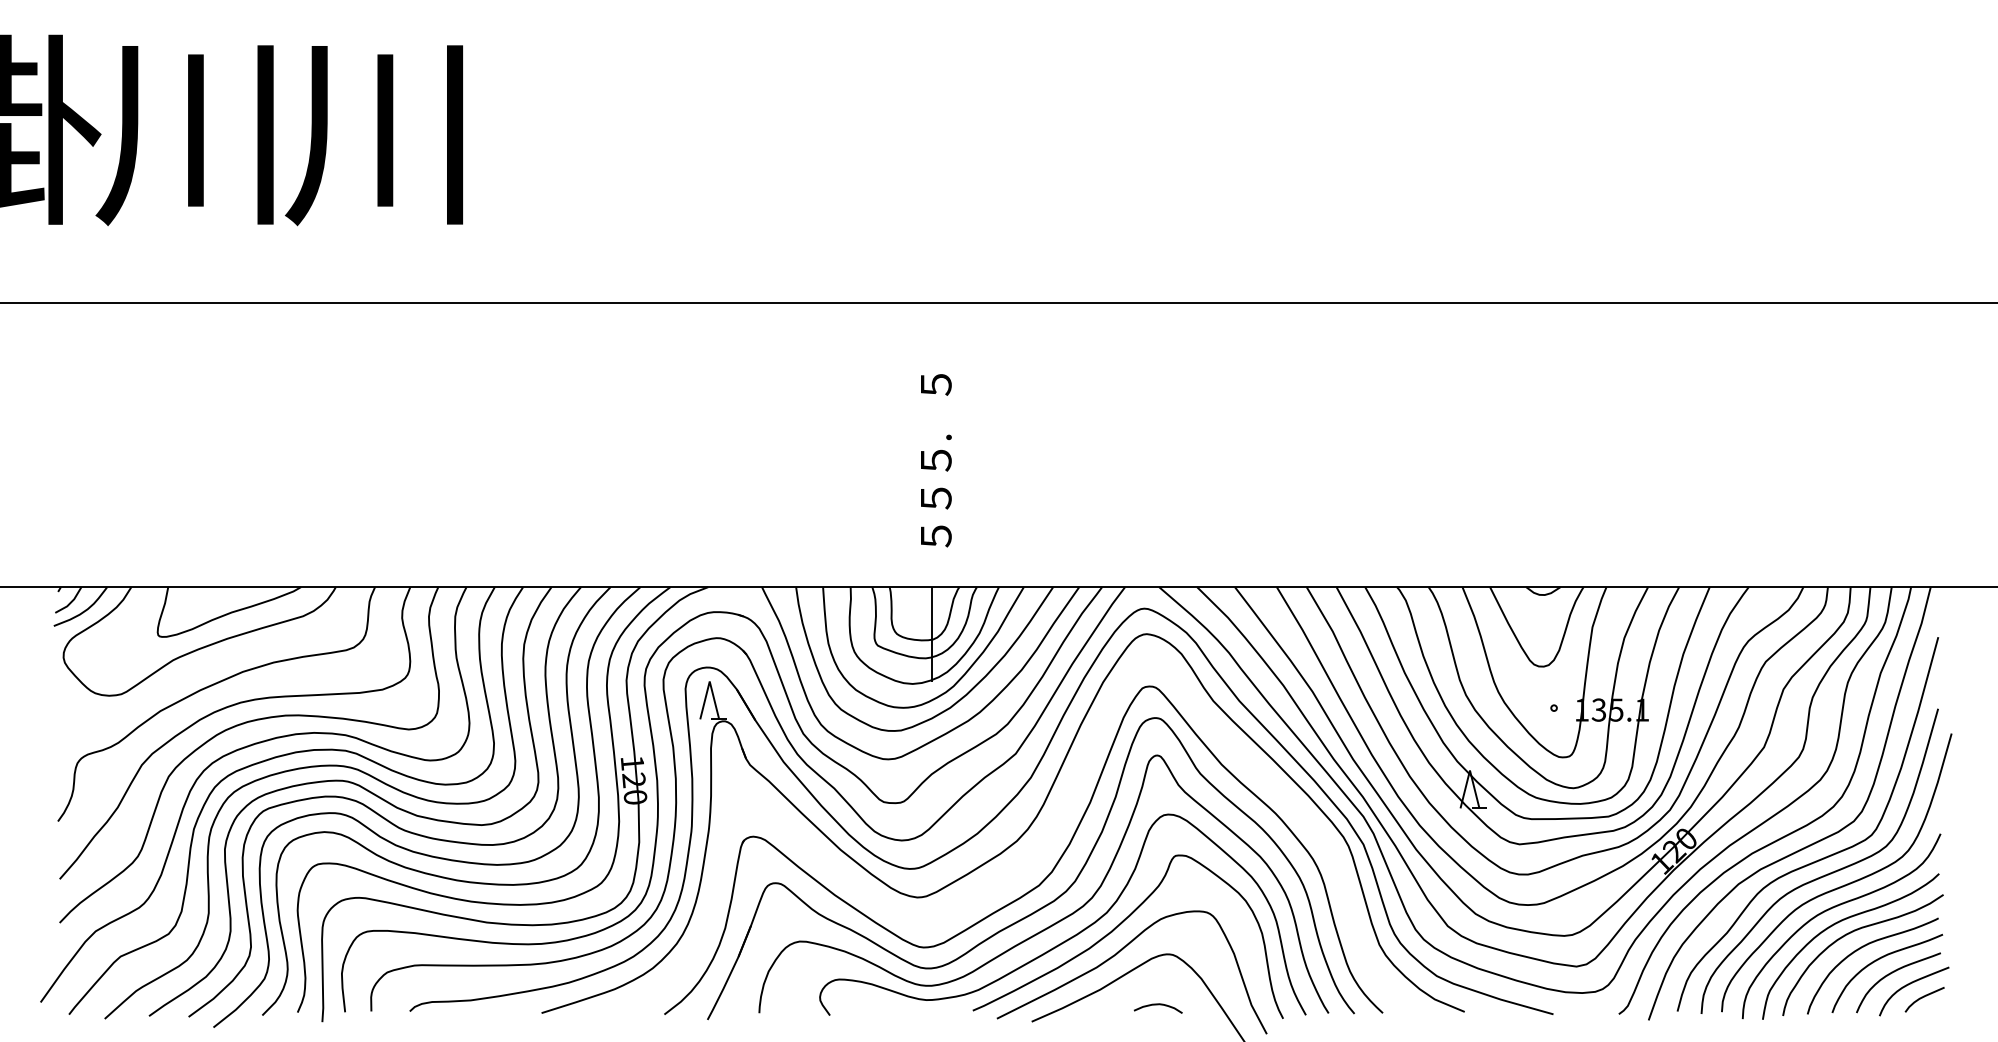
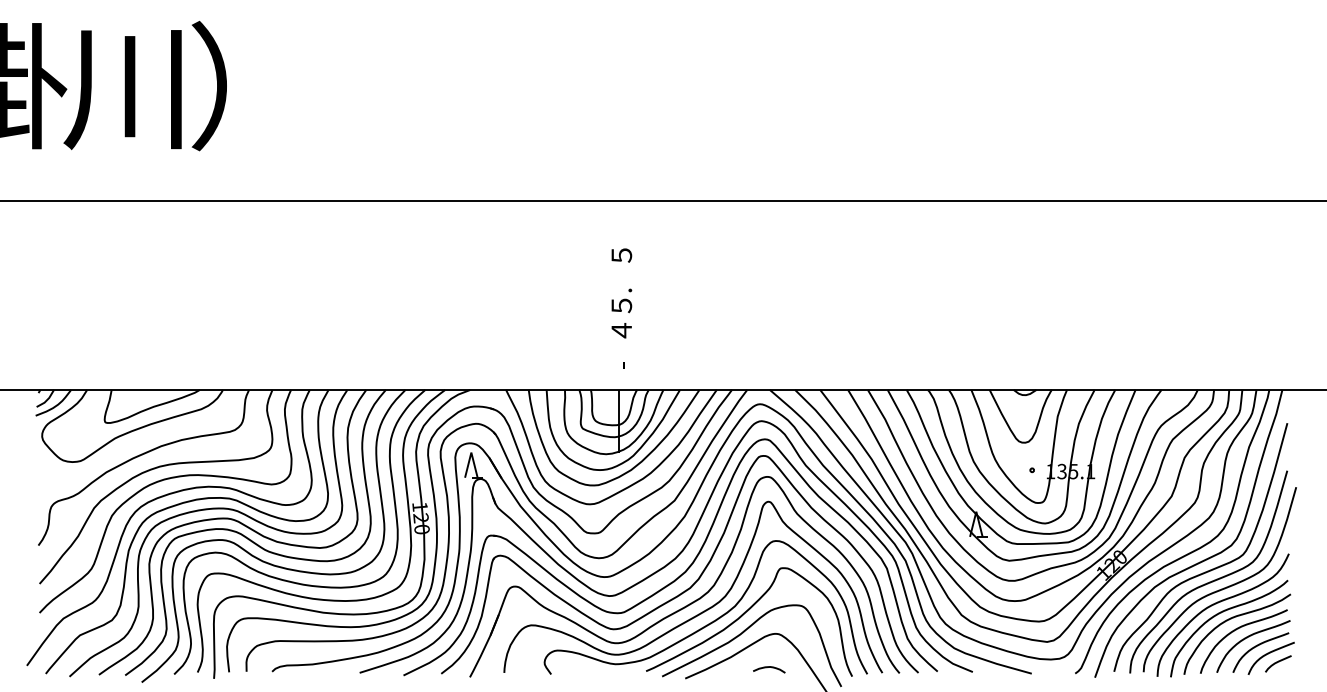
text: (374, 128) -> (248, 85), 川 -> ）
text: (935, 497) -> (621, 330), ５ -> ４
text: (935, 539) -> (621, 358), ５ -> -
part: (1026, 863) -> (681, 573), added

